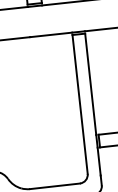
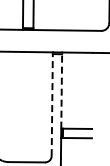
line: (90, 83) -> (61, 90), solid -> dashed
line: (80, 104) -> (52, 105), solid -> dashed

